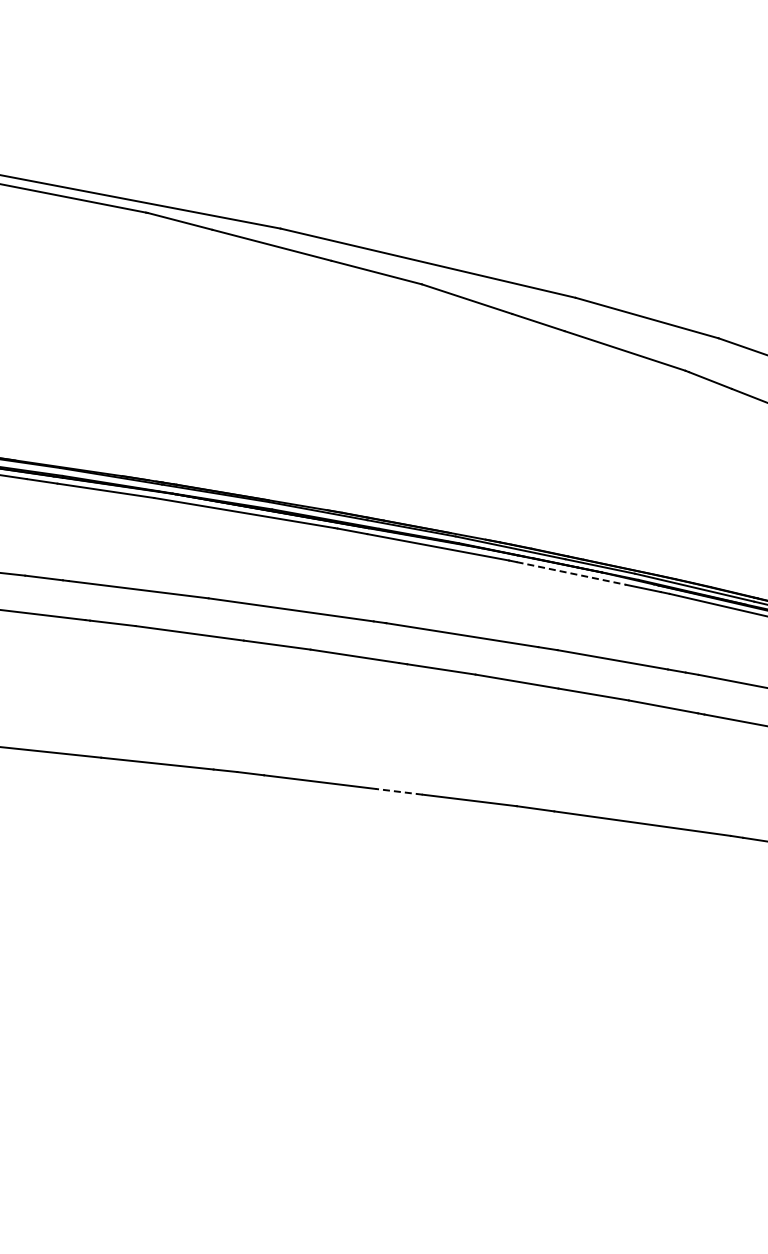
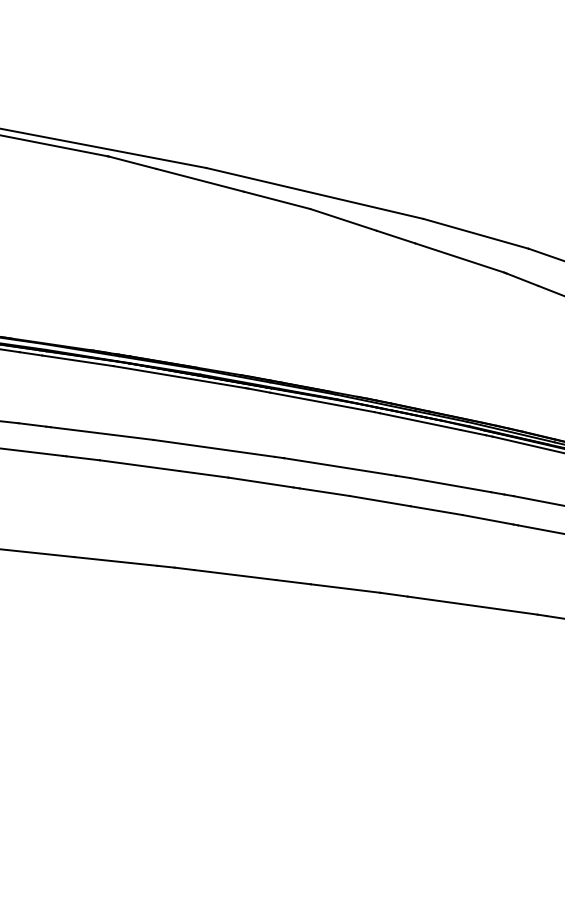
line: (571, 573) -> (420, 421), dashed -> solid
line: (399, 791) -> (293, 581), dashed -> solid

